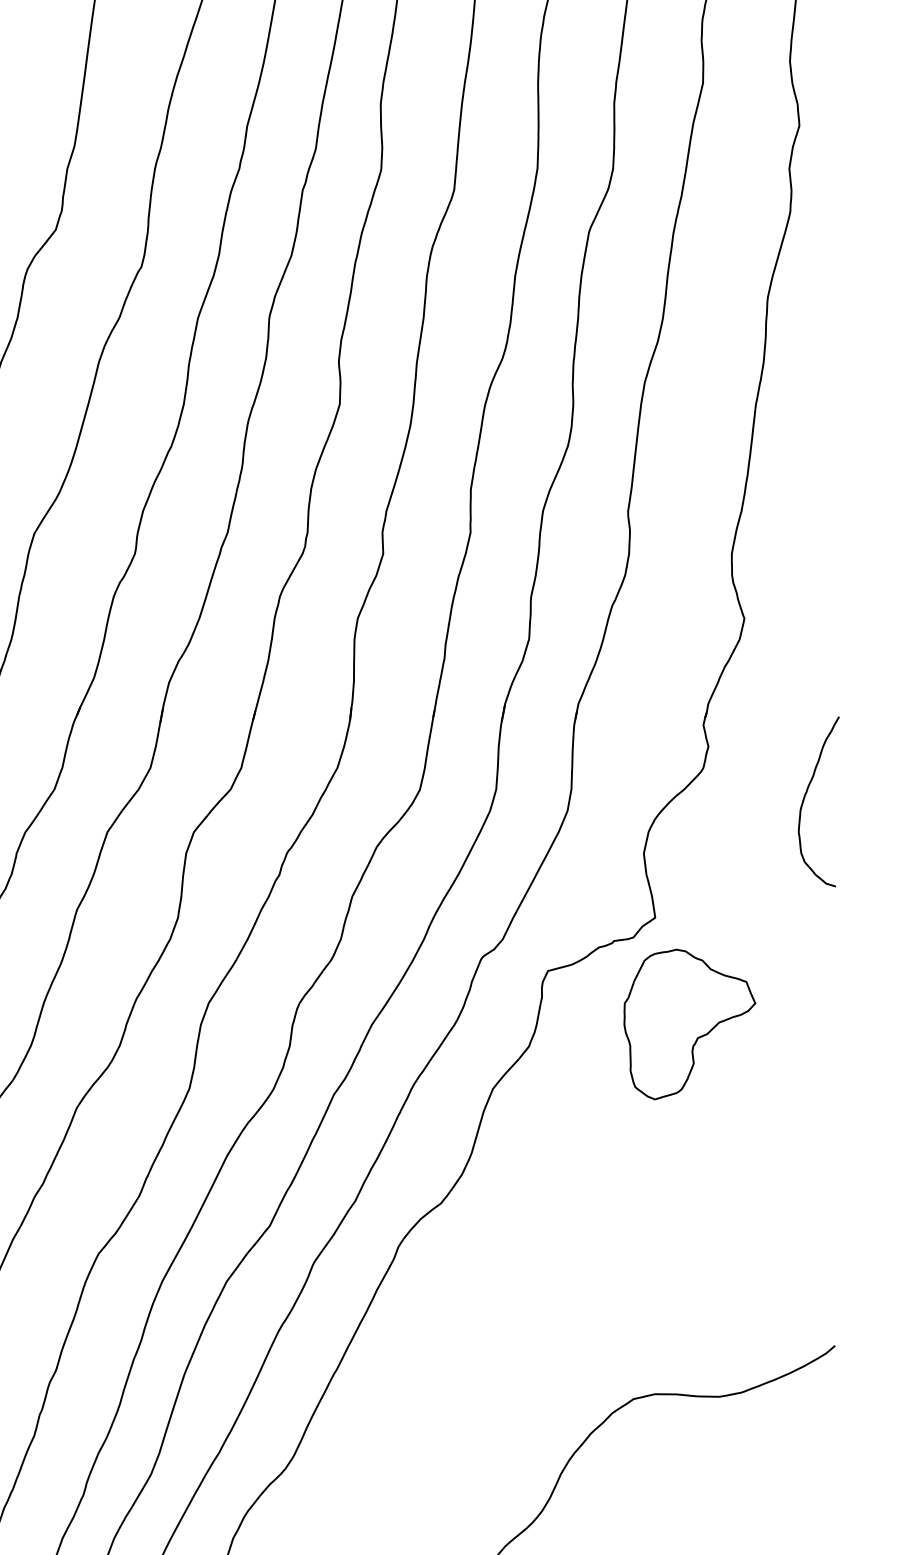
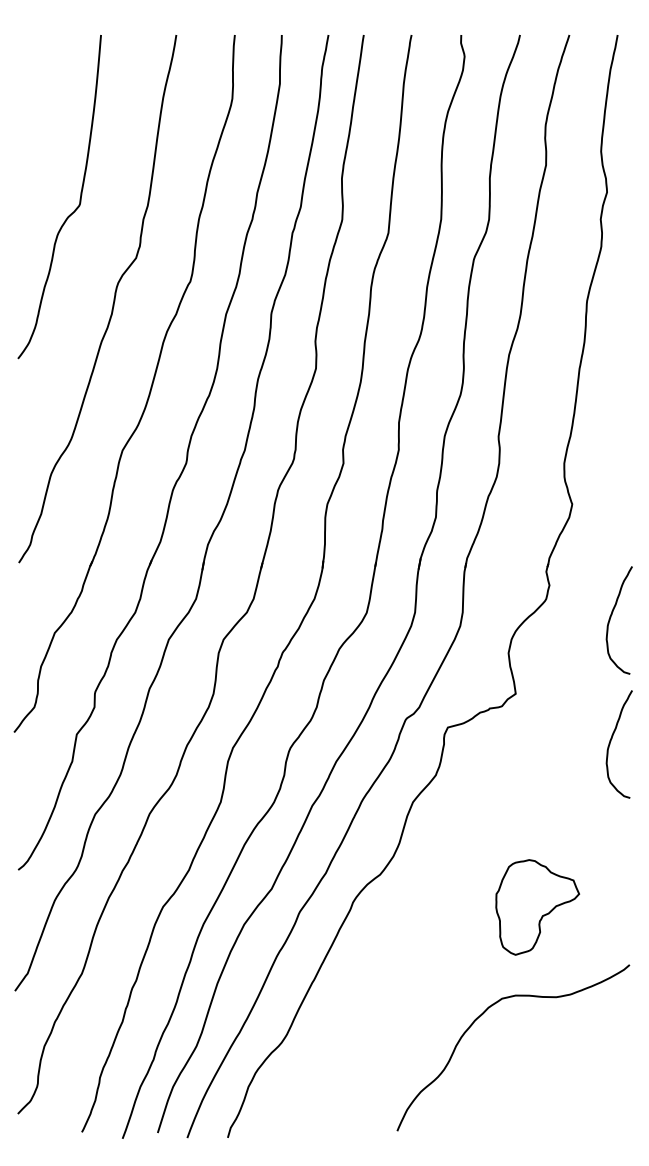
curve: (806, 993) -> (611, 741), added
part: (689, 1024) -> (537, 907), moved

